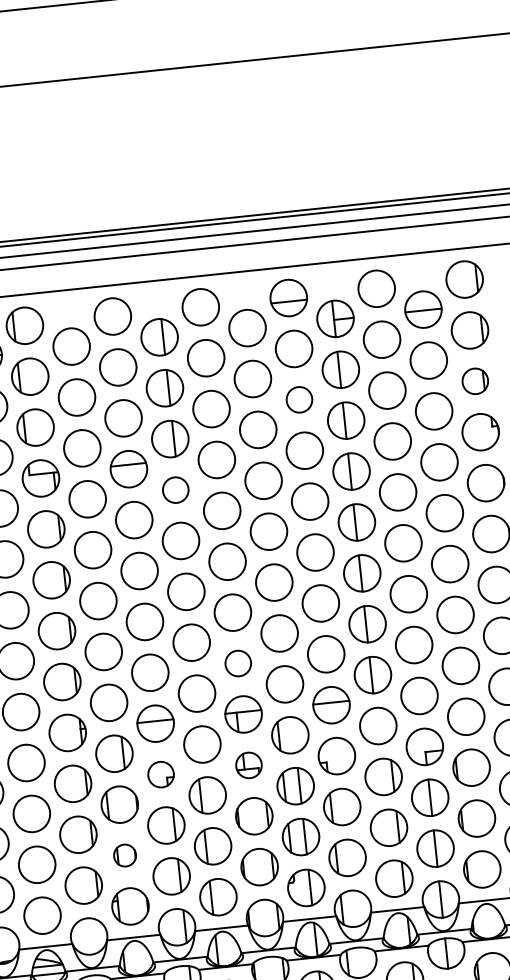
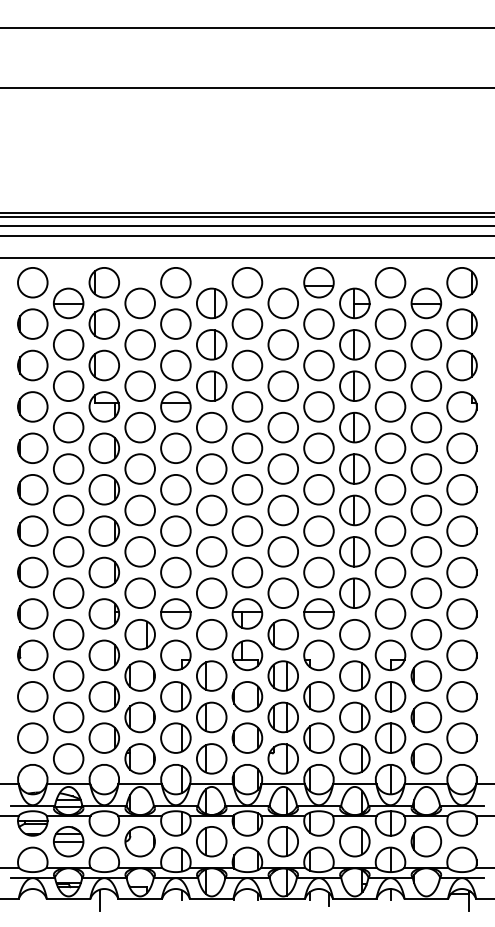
part: (474, 381) -> (461, 365), size x1.43
circle: (298, 399) -> (318, 365), size x1.43
circle: (175, 489) -> (211, 427), size x1.43
circle: (238, 663) -> (247, 572), size x1.43
part: (249, 765) -> (247, 655), size x1.43
part: (160, 774) -> (175, 655), size x1.43
part: (124, 855) -> (139, 717), size x1.67

